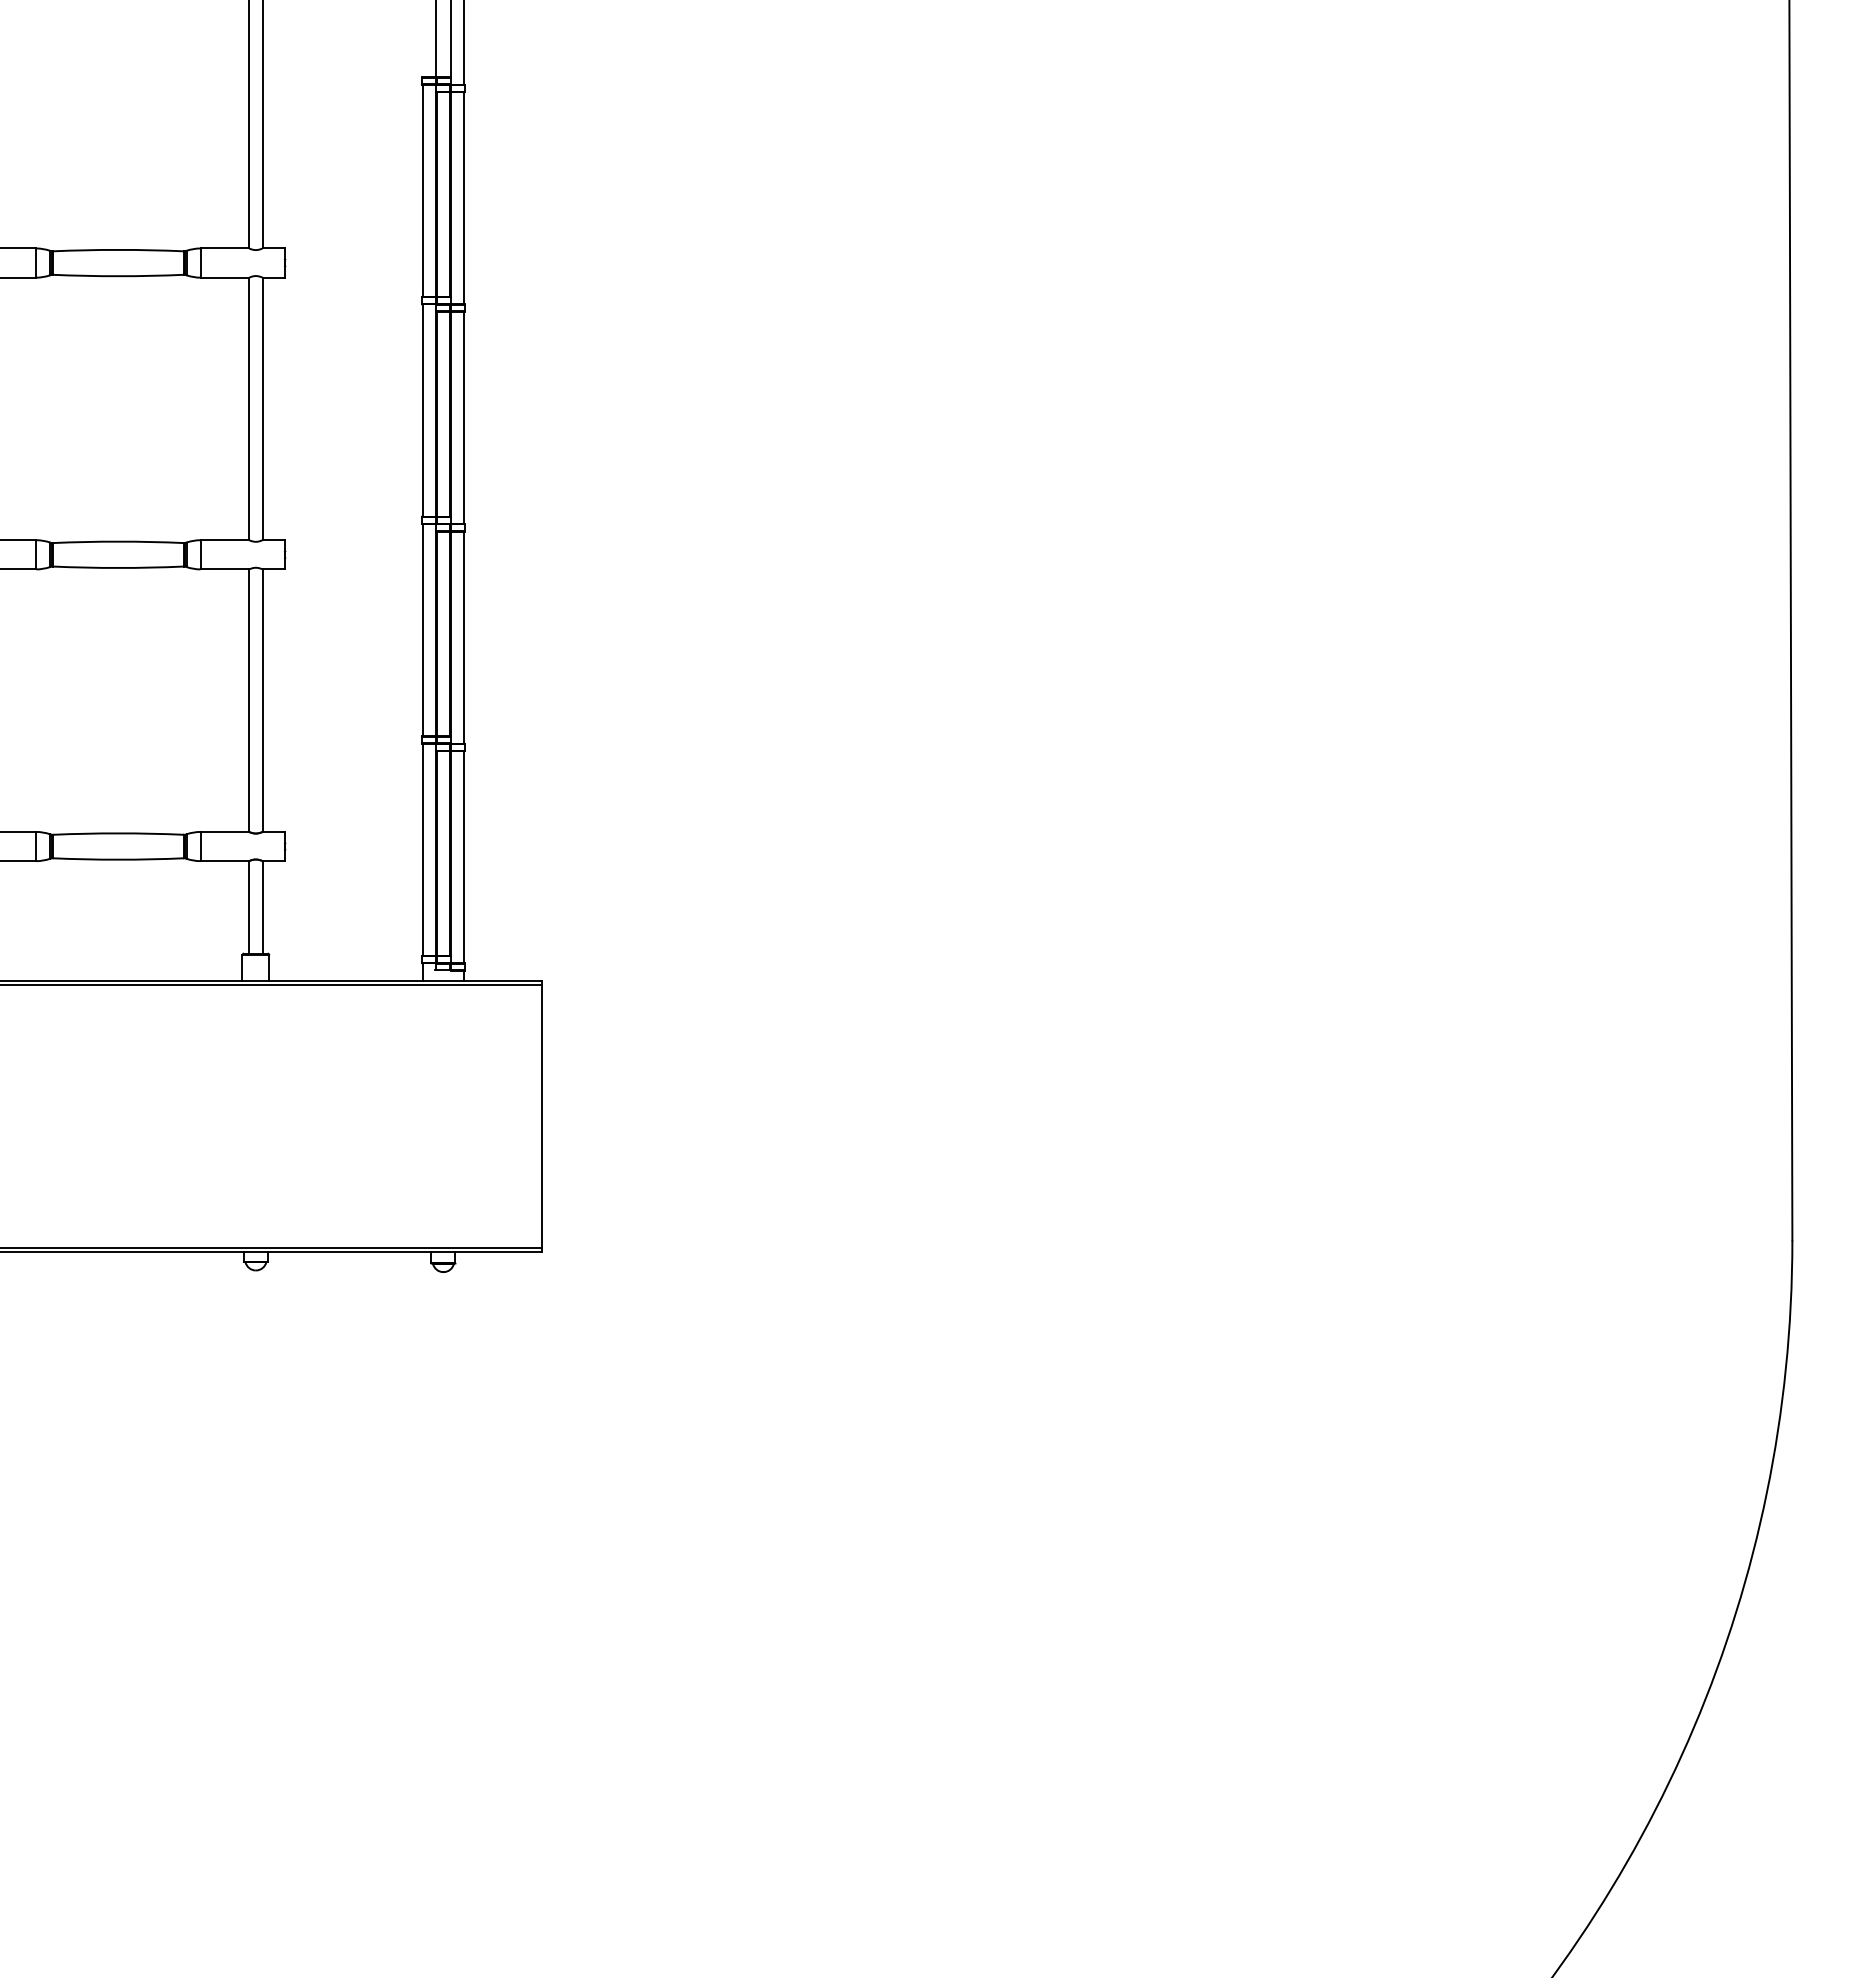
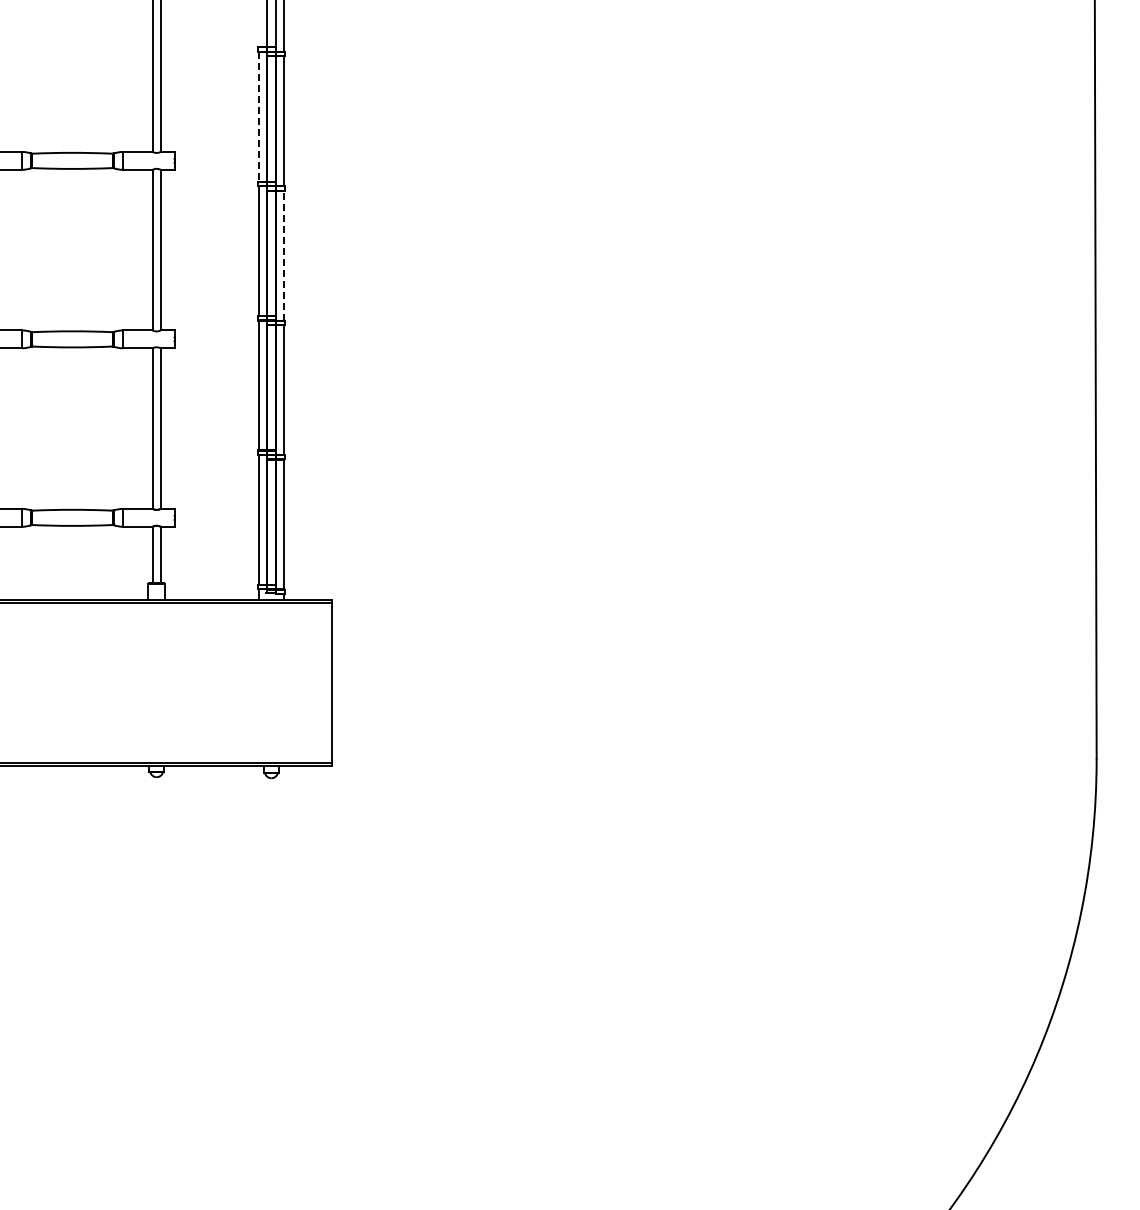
line: (422, 190) -> (258, 116), solid -> dashed
line: (464, 417) -> (284, 255), solid -> dashed

